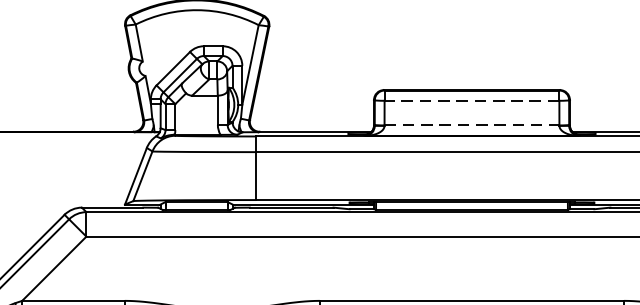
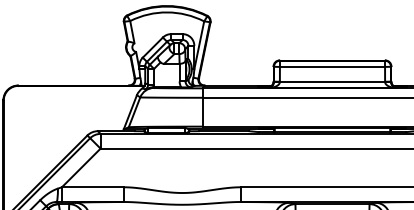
line: (471, 100) -> (332, 66), dashed -> solid
line: (471, 125) -> (332, 81), dashed -> solid

